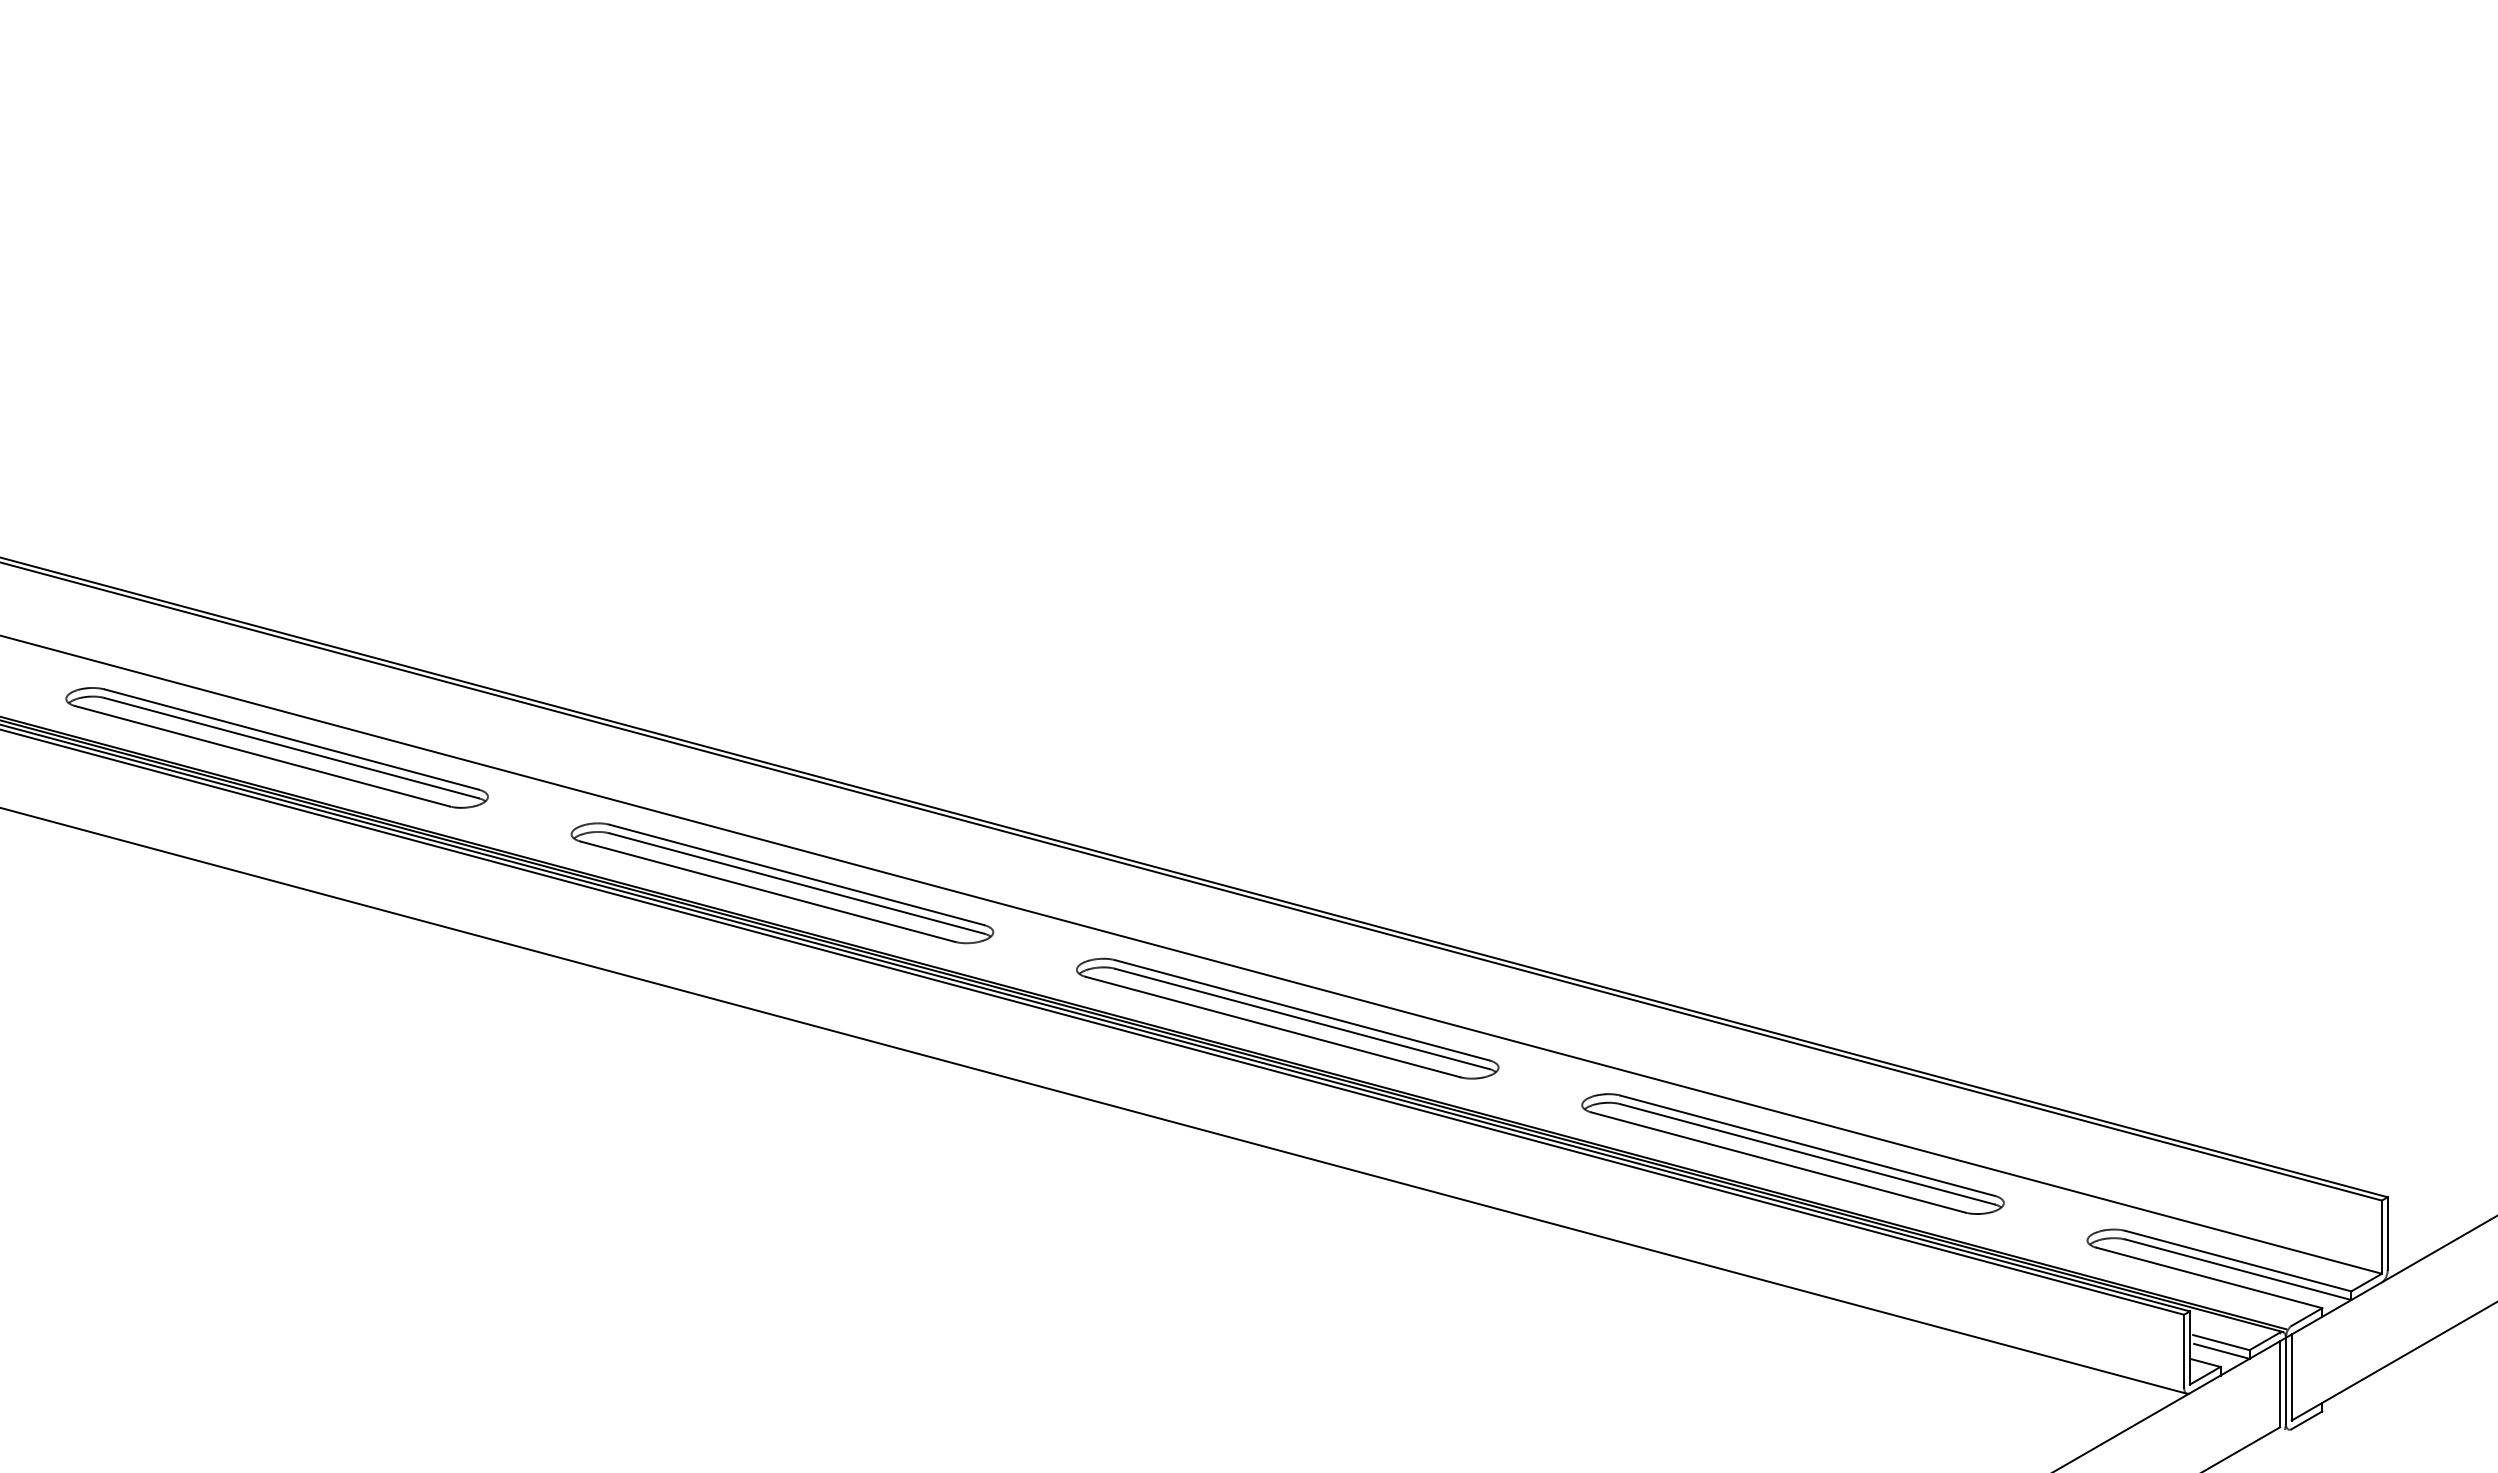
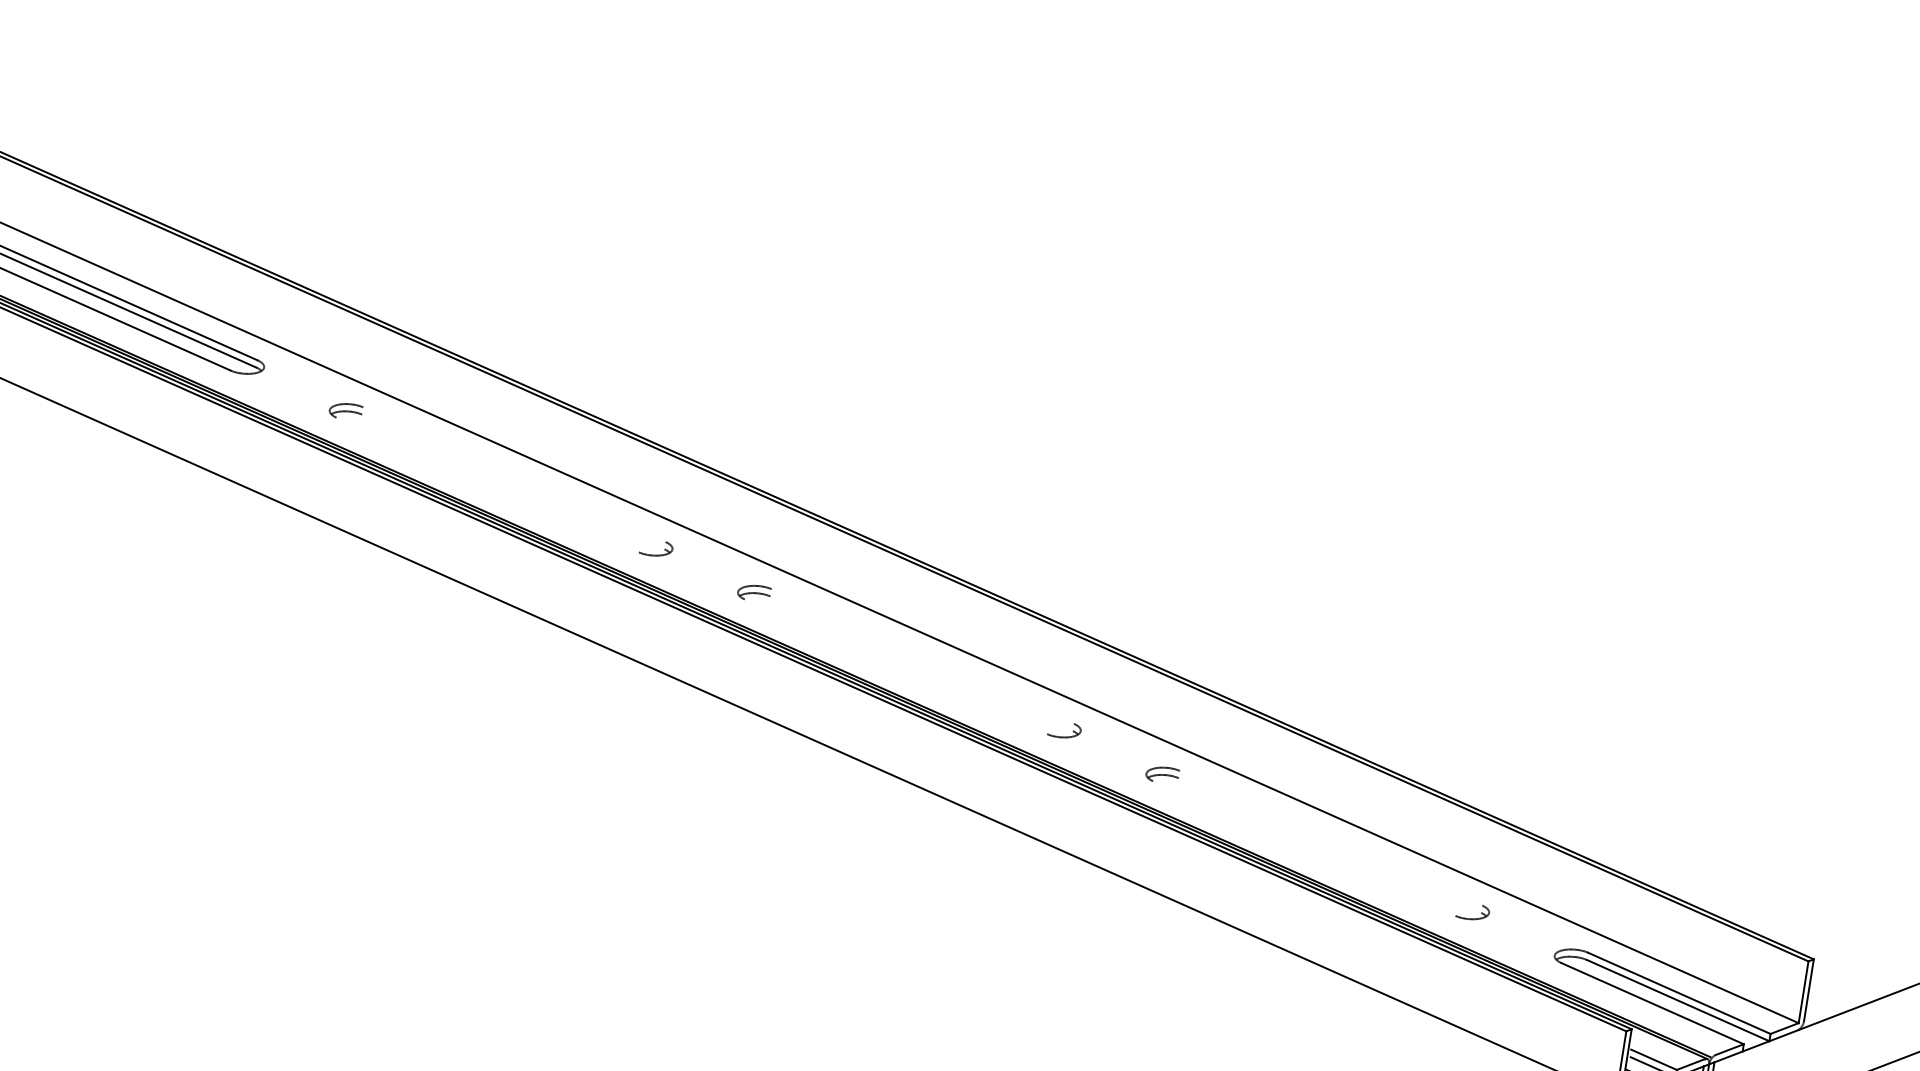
line: (796, 874) -> (514, 474), removed
line: (796, 883) -> (512, 481), removed
line: (767, 891) -> (487, 484), removed
line: (1302, 1010) -> (922, 656), removed
line: (1302, 1018) -> (921, 663), removed
line: (1273, 1026) -> (896, 666), removed
line: (1807, 1145) -> (1331, 838), removed
line: (1807, 1154) -> (1329, 845), removed
line: (1778, 1162) -> (1304, 848), removed

